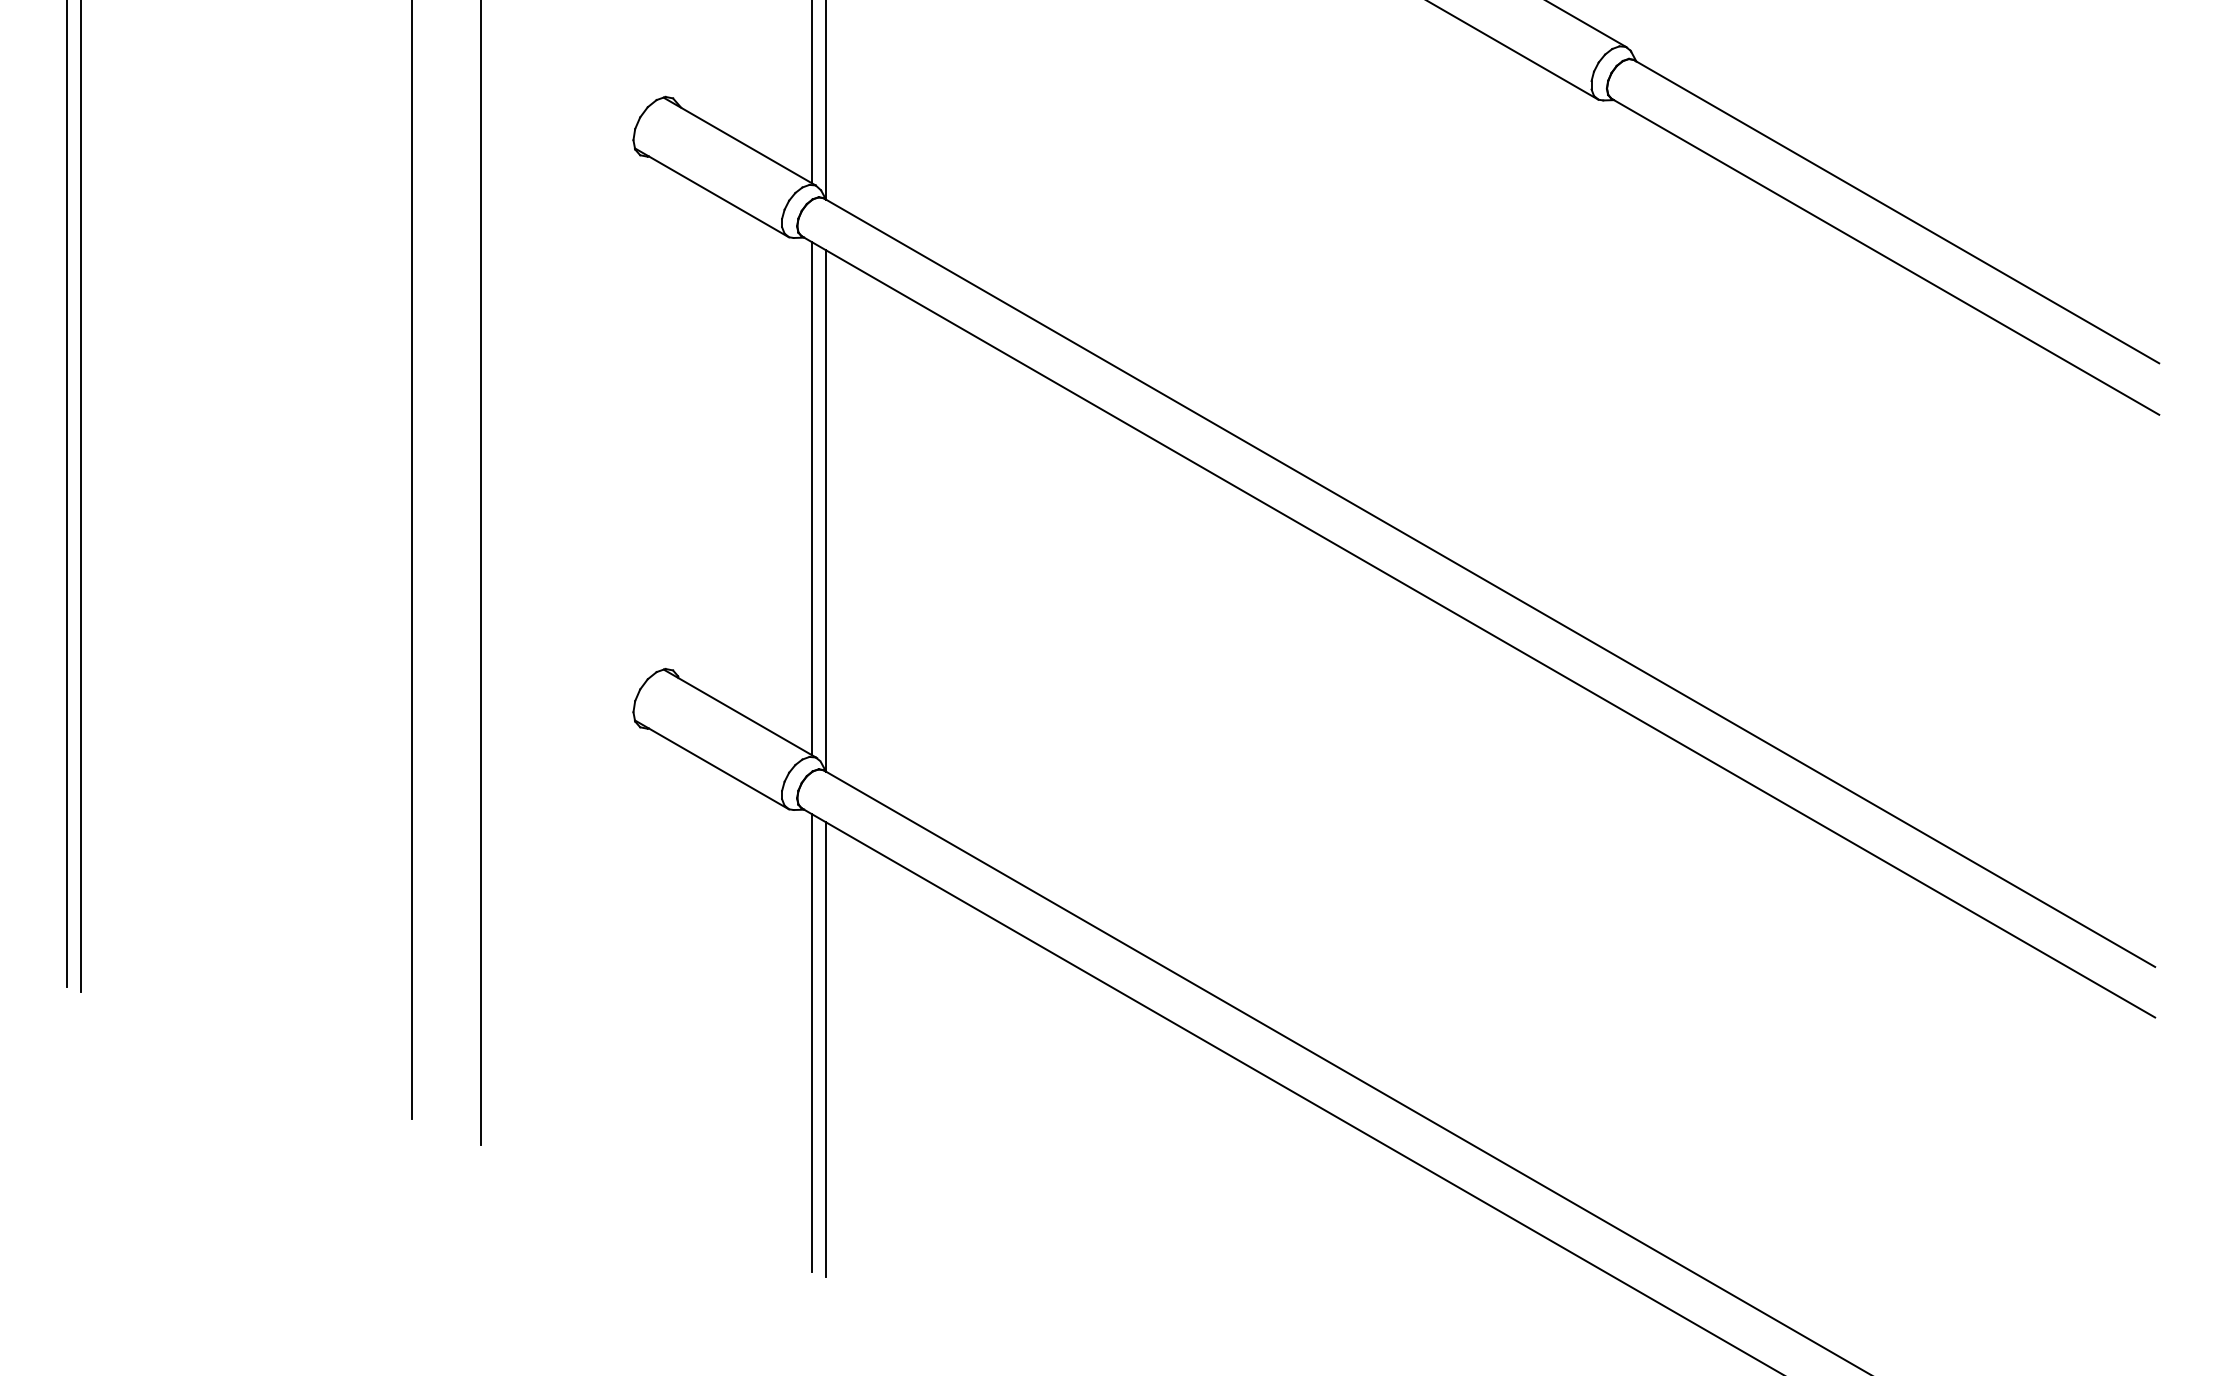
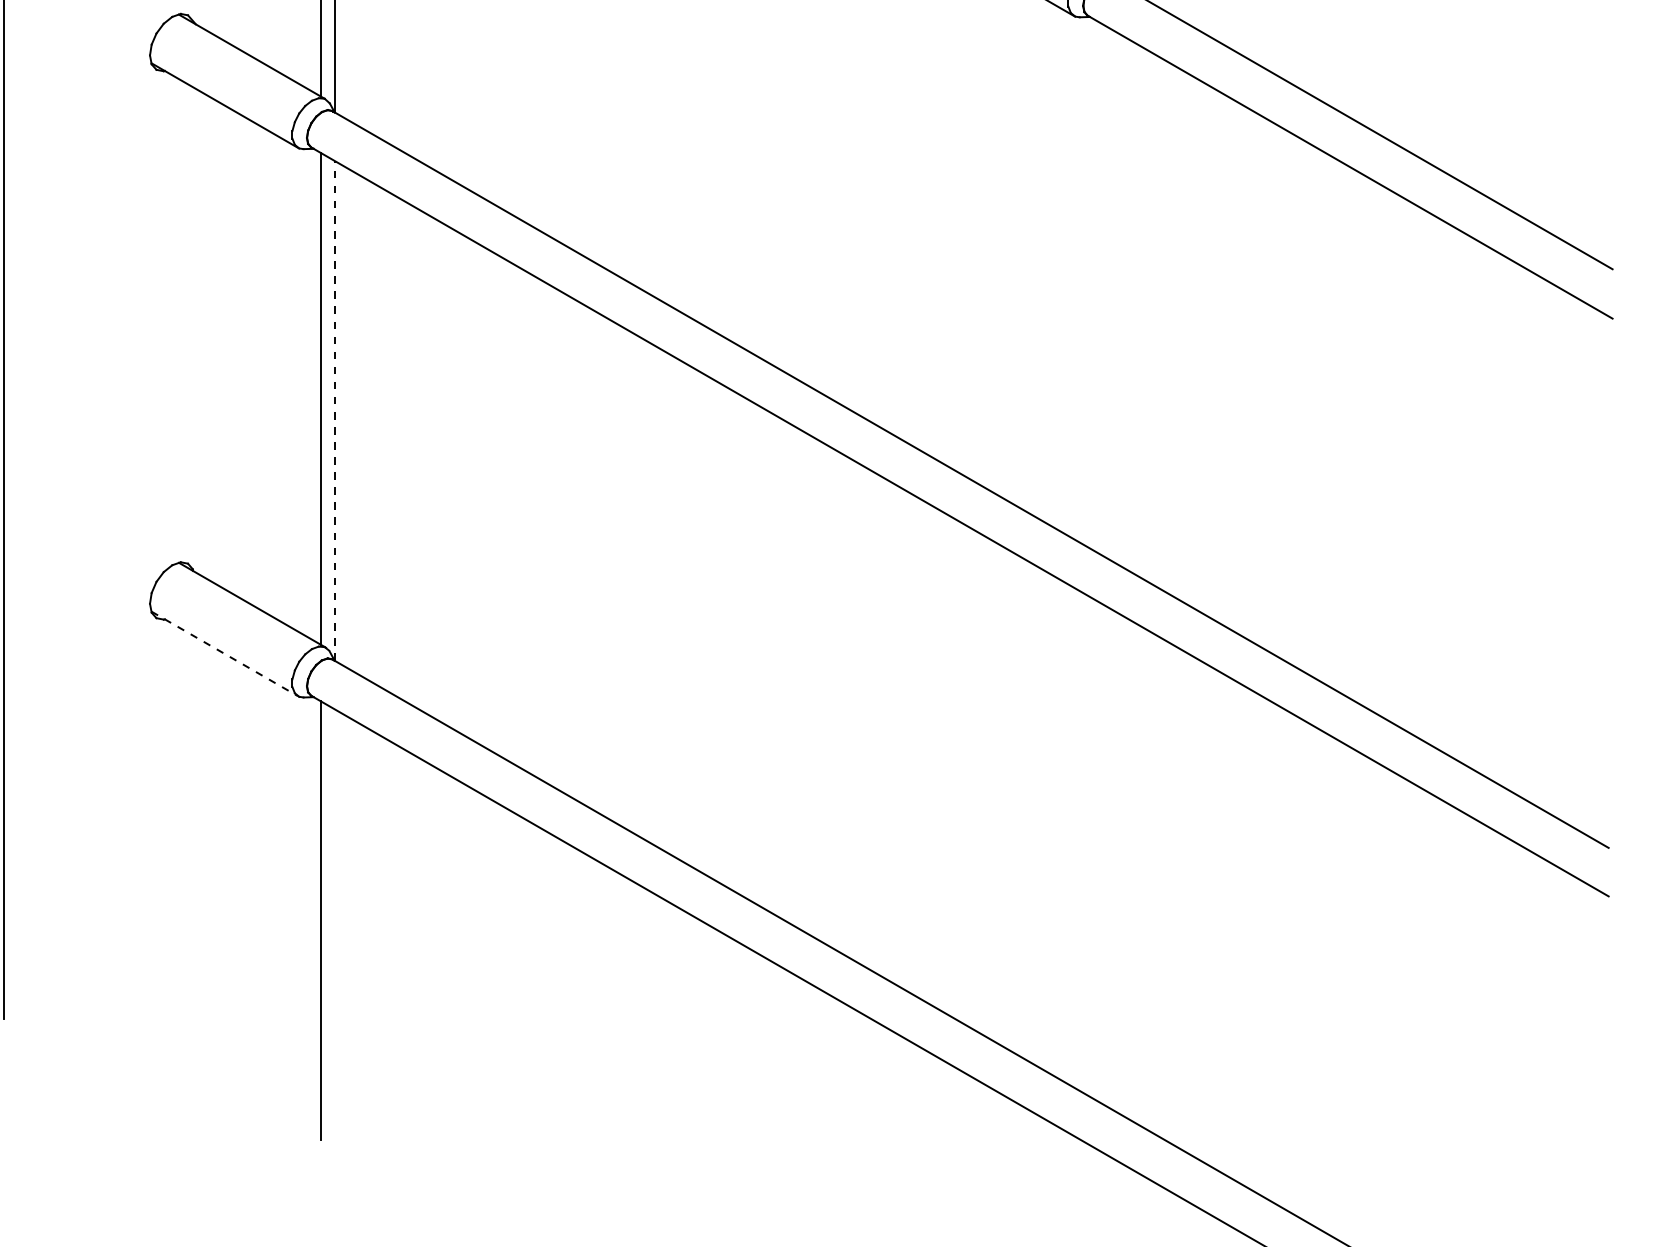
line: (825, 510) -> (334, 410), solid -> dashed
line: (711, 764) -> (224, 653), solid -> dashed
line: (825, 1049) -> (334, 927), removed

